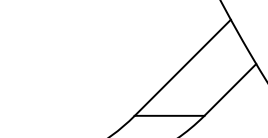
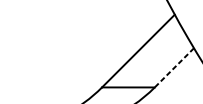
line: (230, 89) -> (174, 67), solid -> dashed

